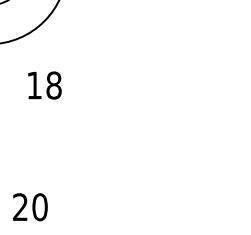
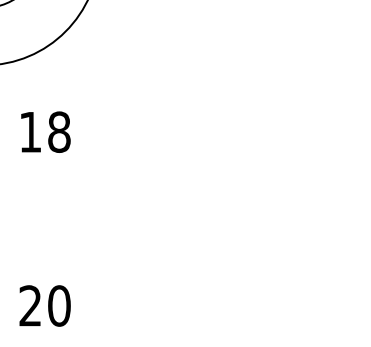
text: (44, 85) -> (45, 132), moved

